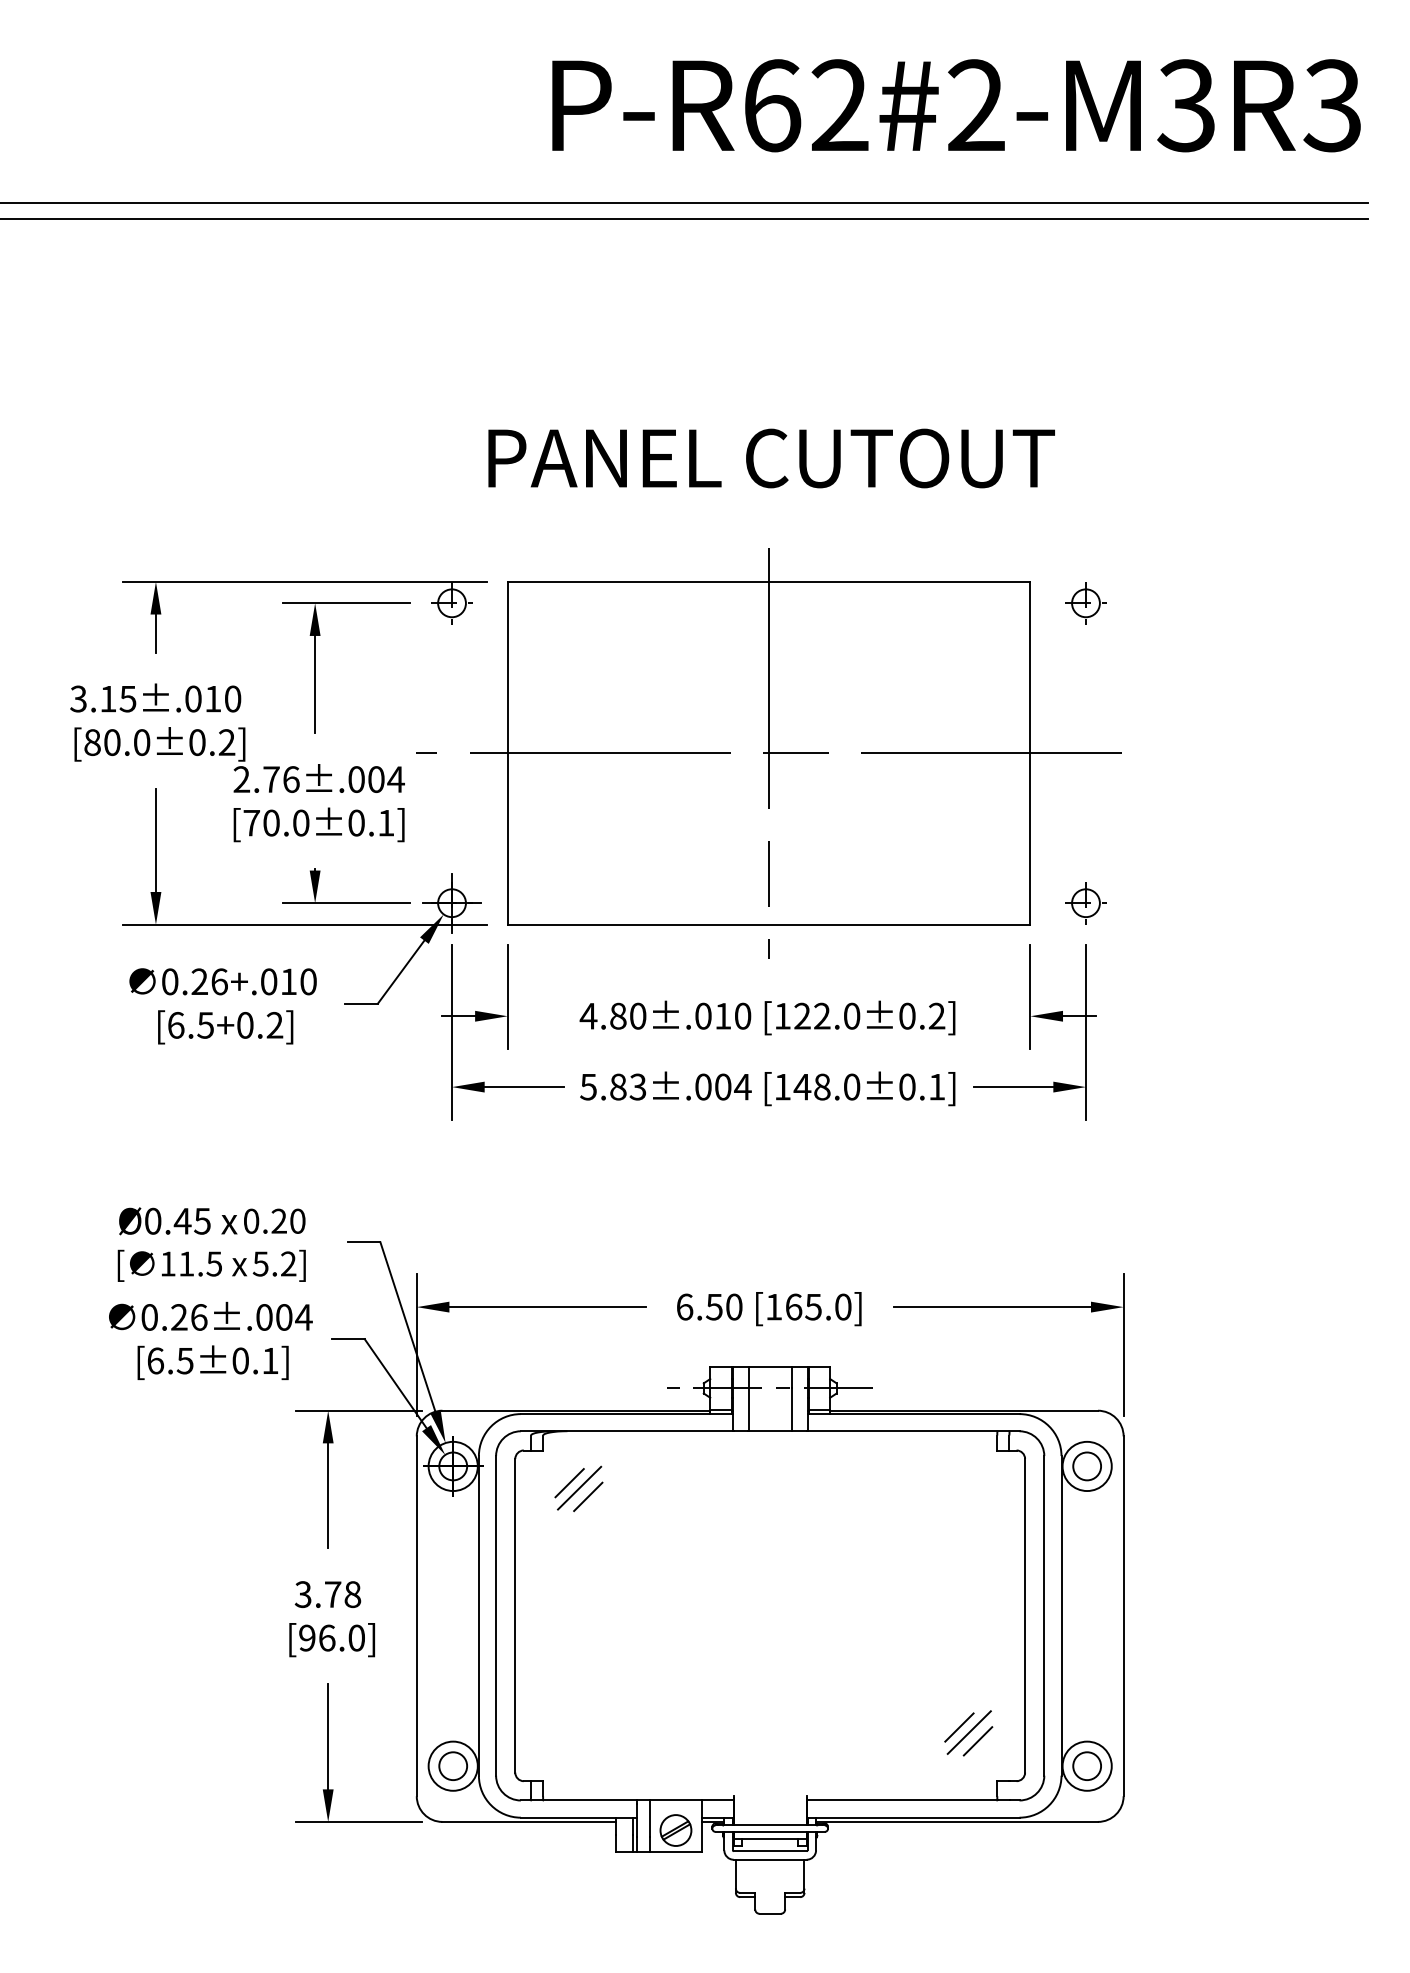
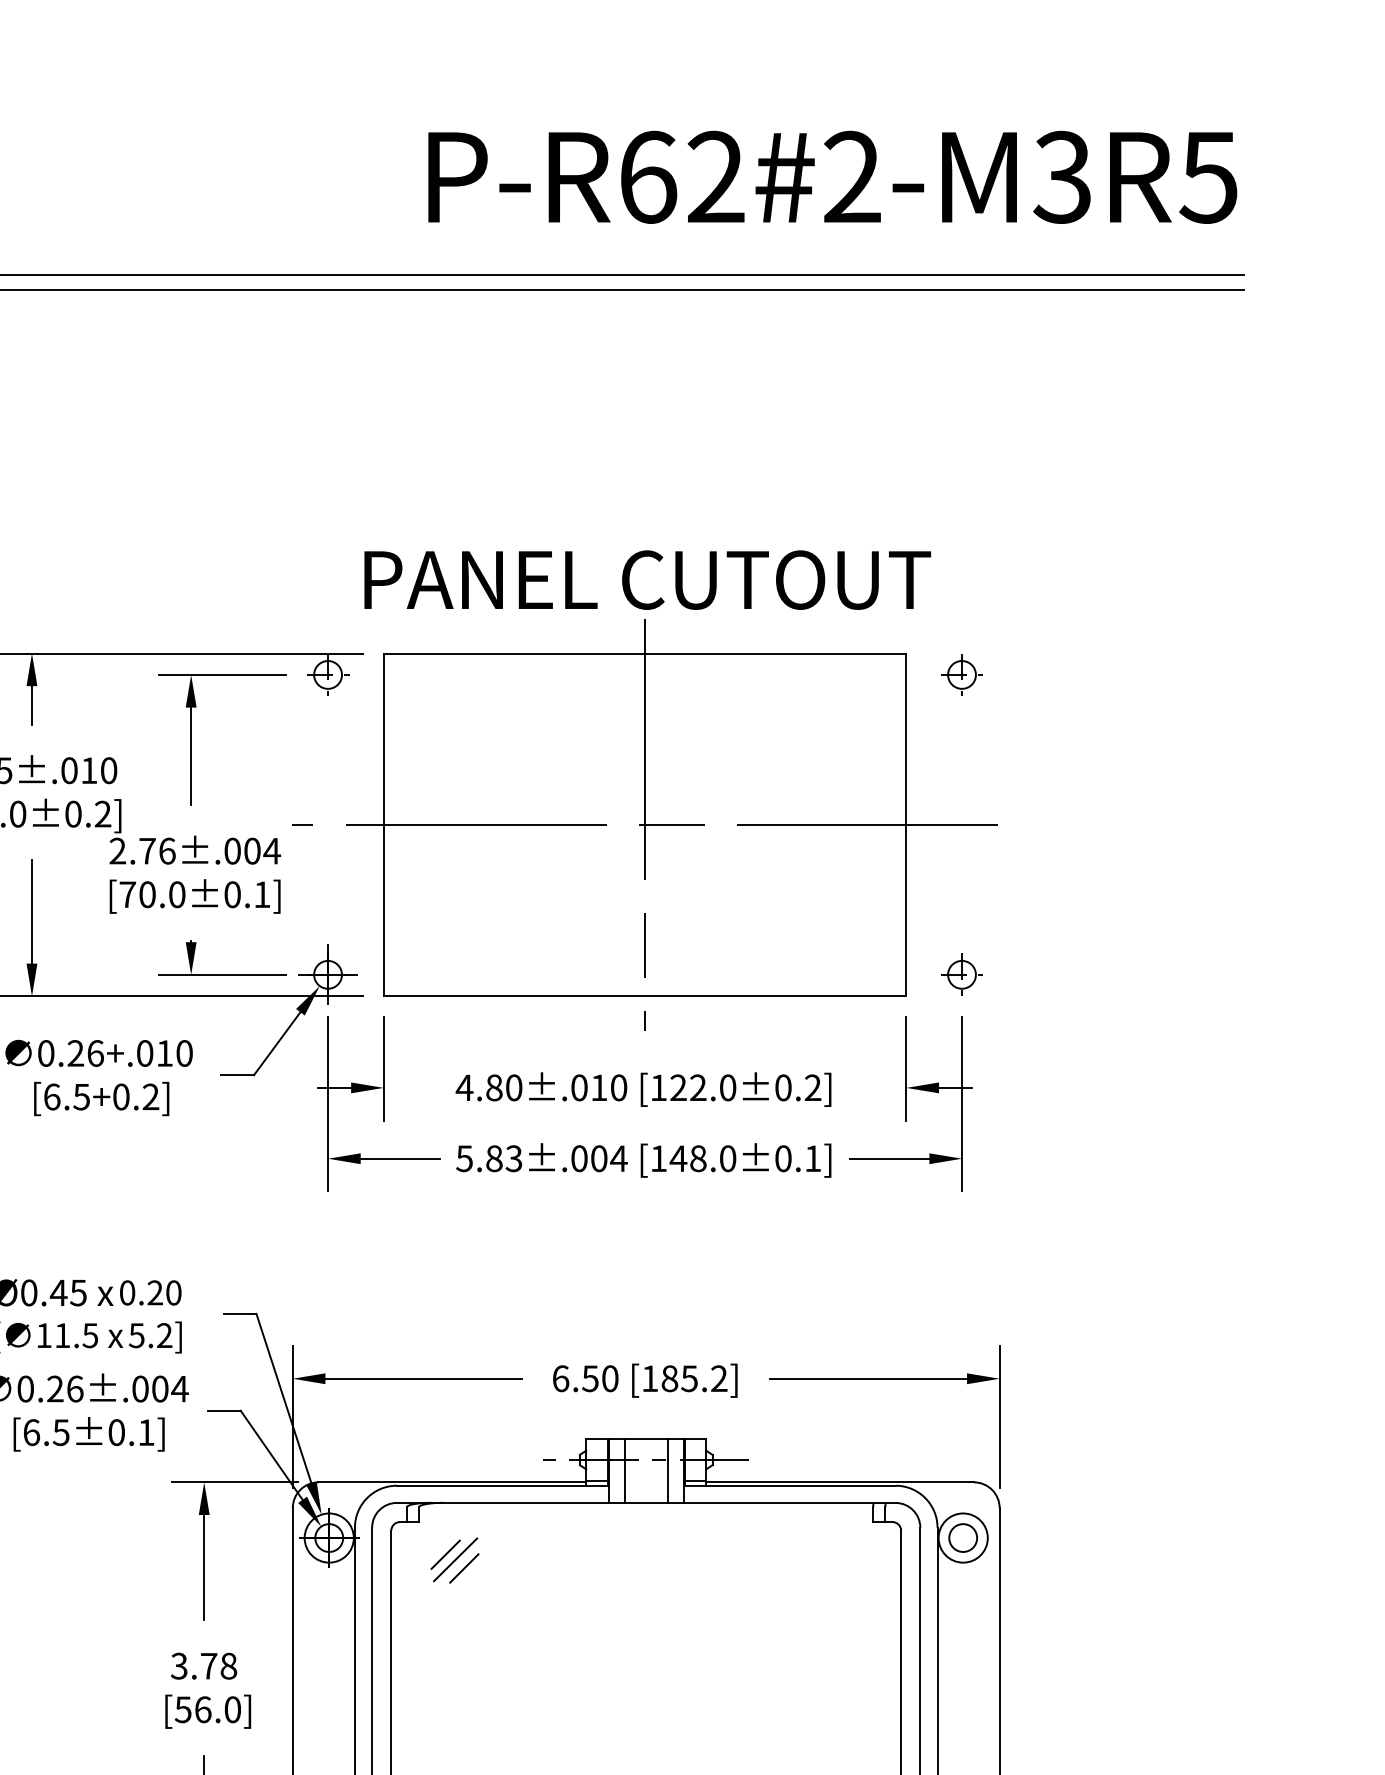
text: (1332, 105) -> (1208, 177), P-R62#2-M3R3 -> P-R62#2-M3R5
text: (771, 458) -> (647, 580), moved
text: (818, 1306) -> (694, 1378), [165.0] -> [185.2]
text: (306, 1637) -> (182, 1709), [96.0] -> [56.0]

